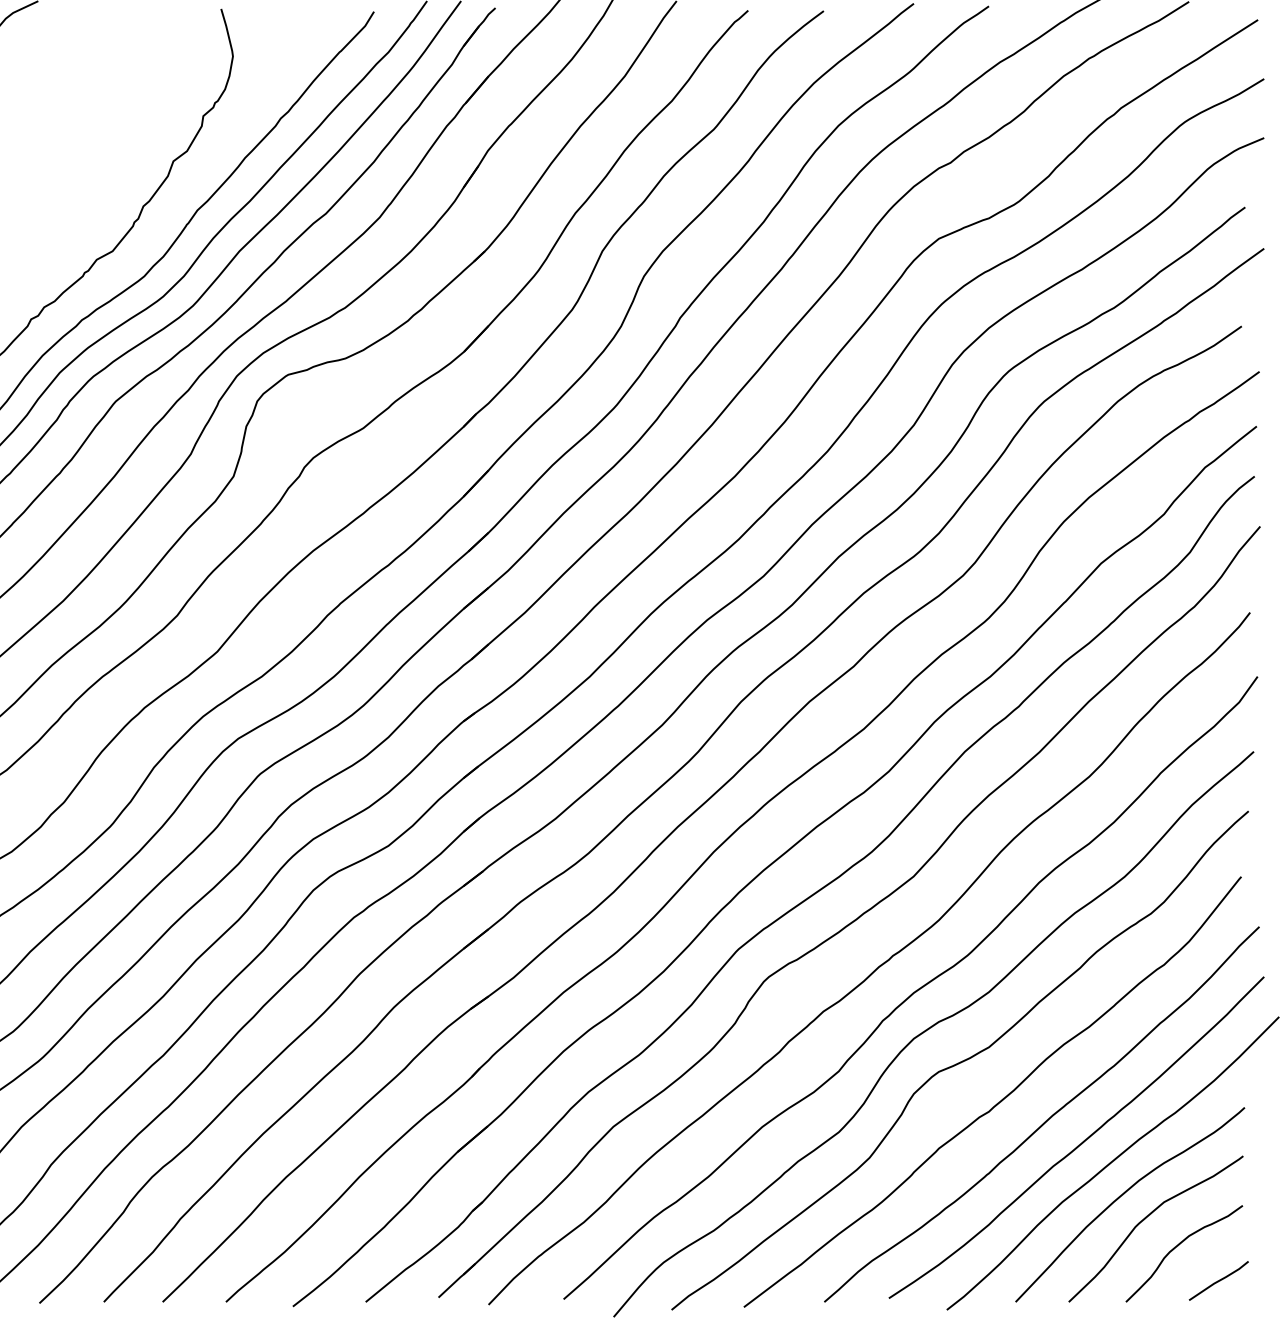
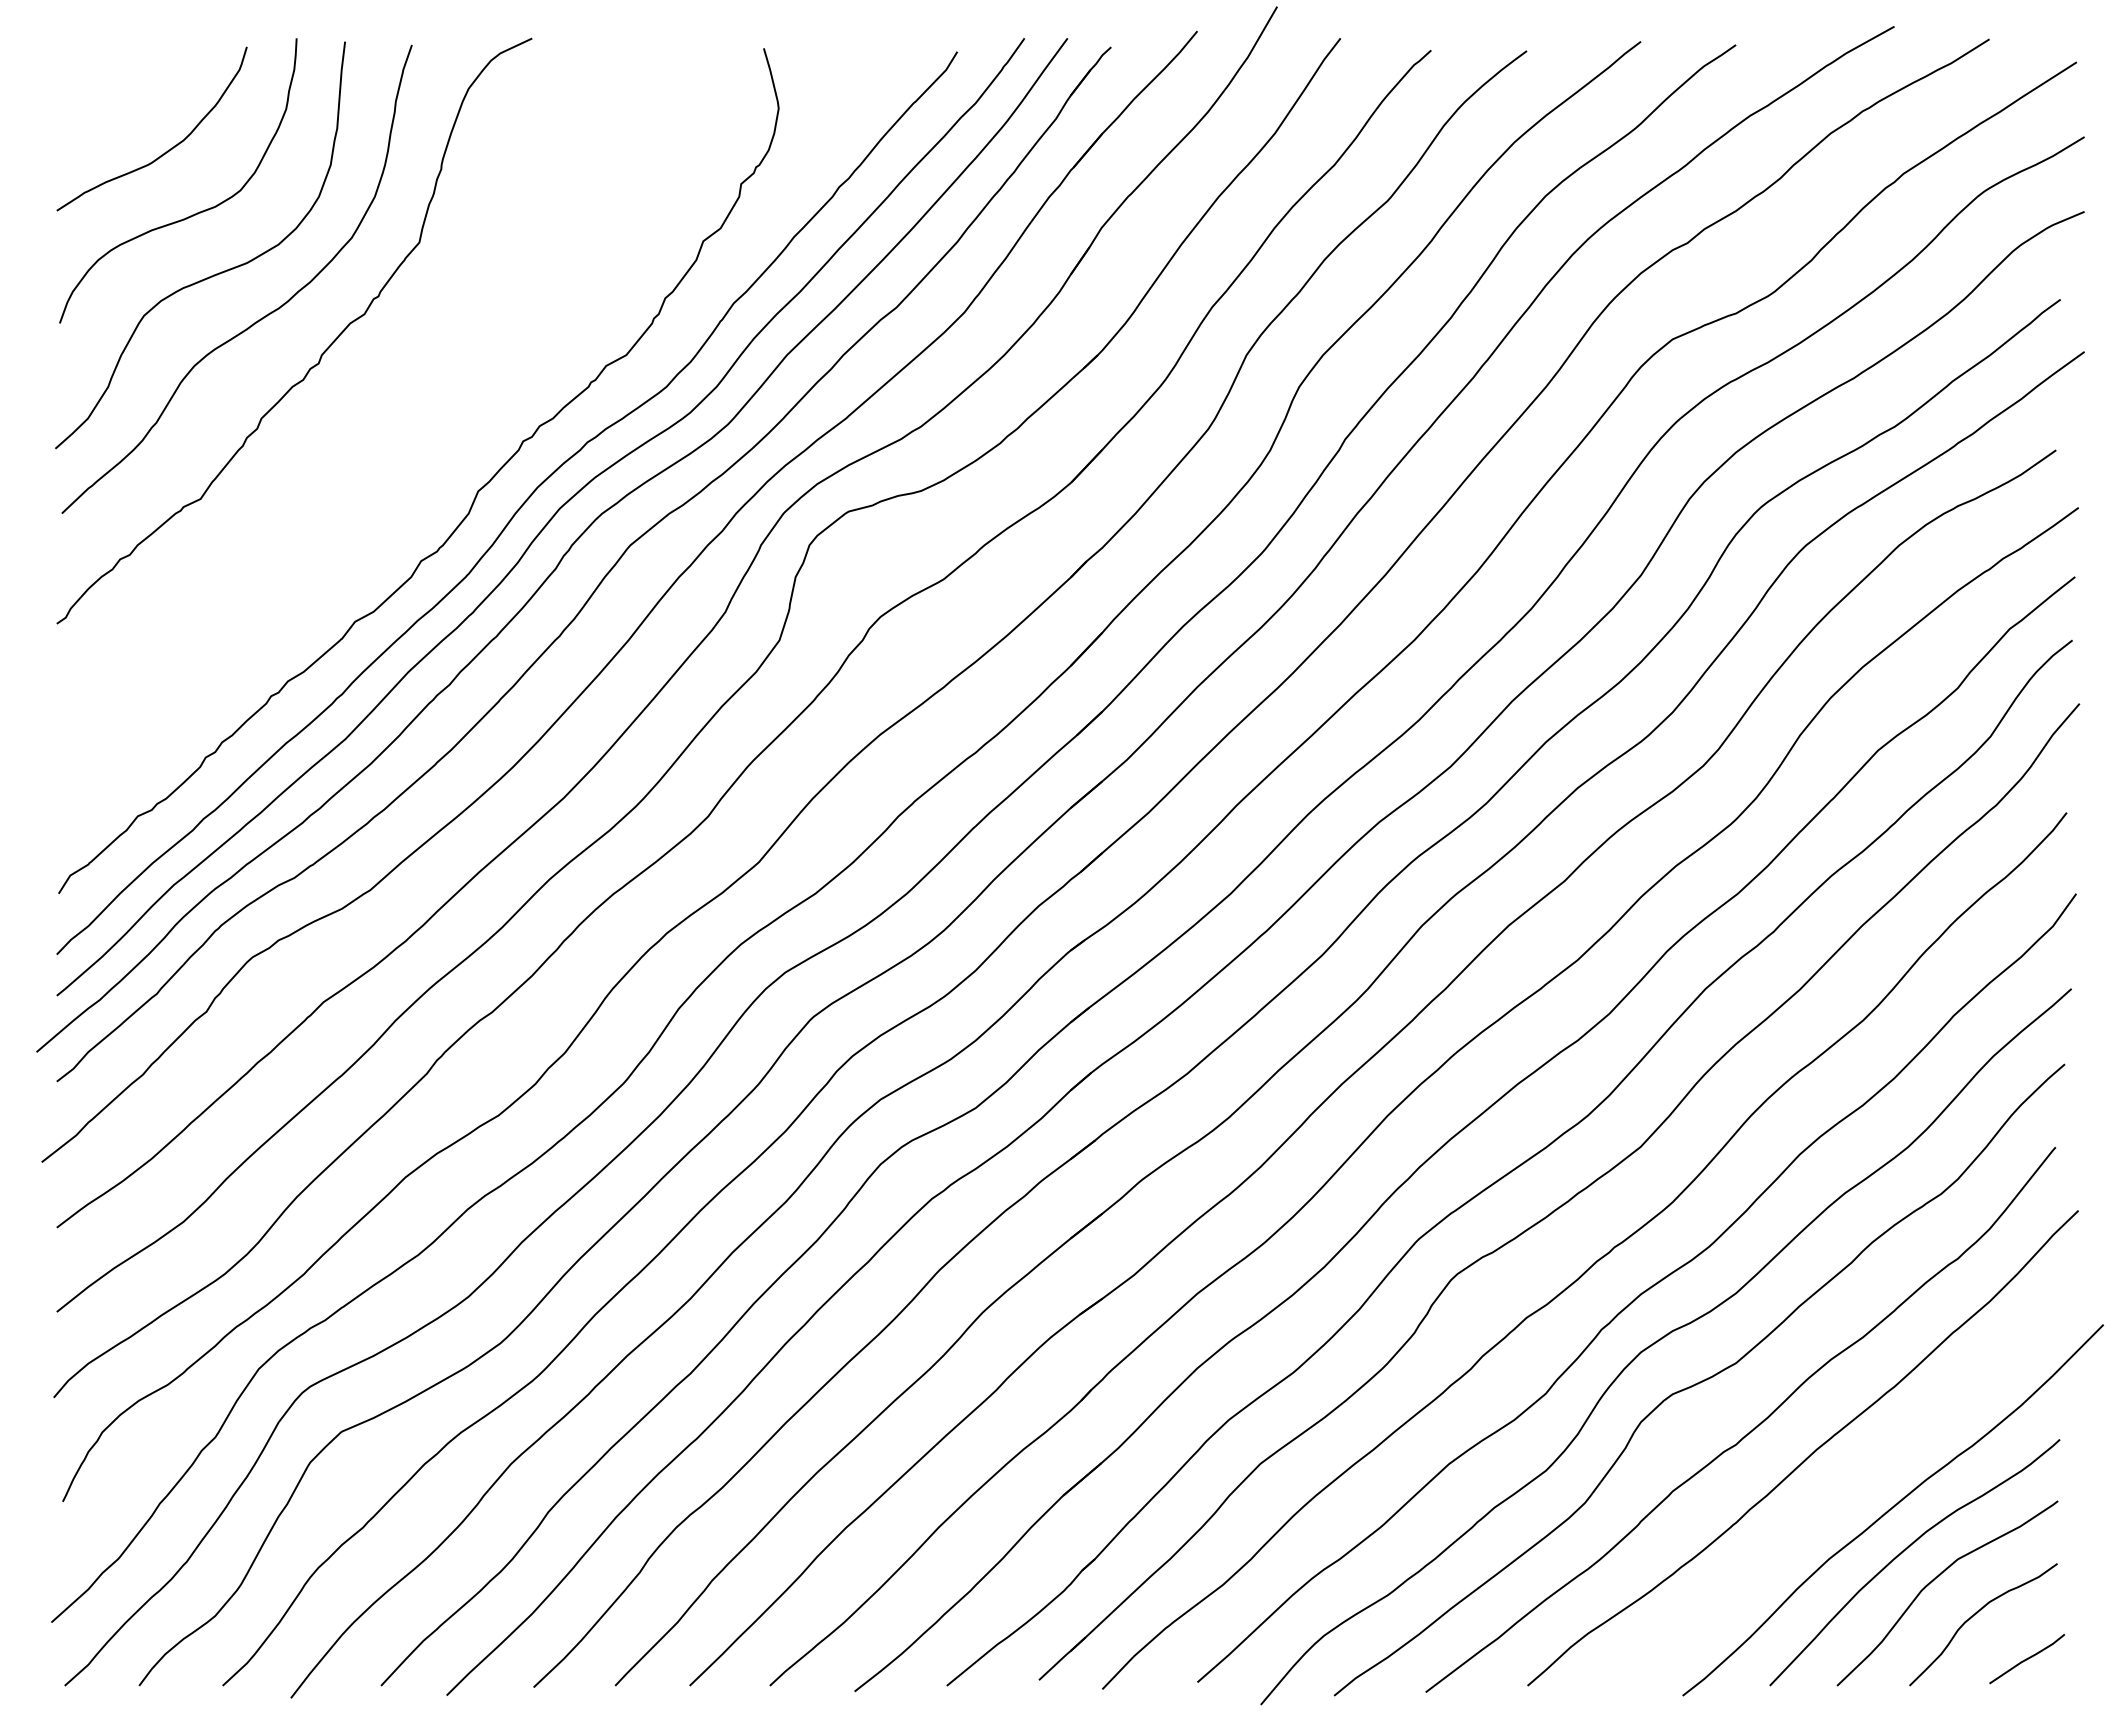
curve: (1081, 1142) -> (1853, 1483), removed

